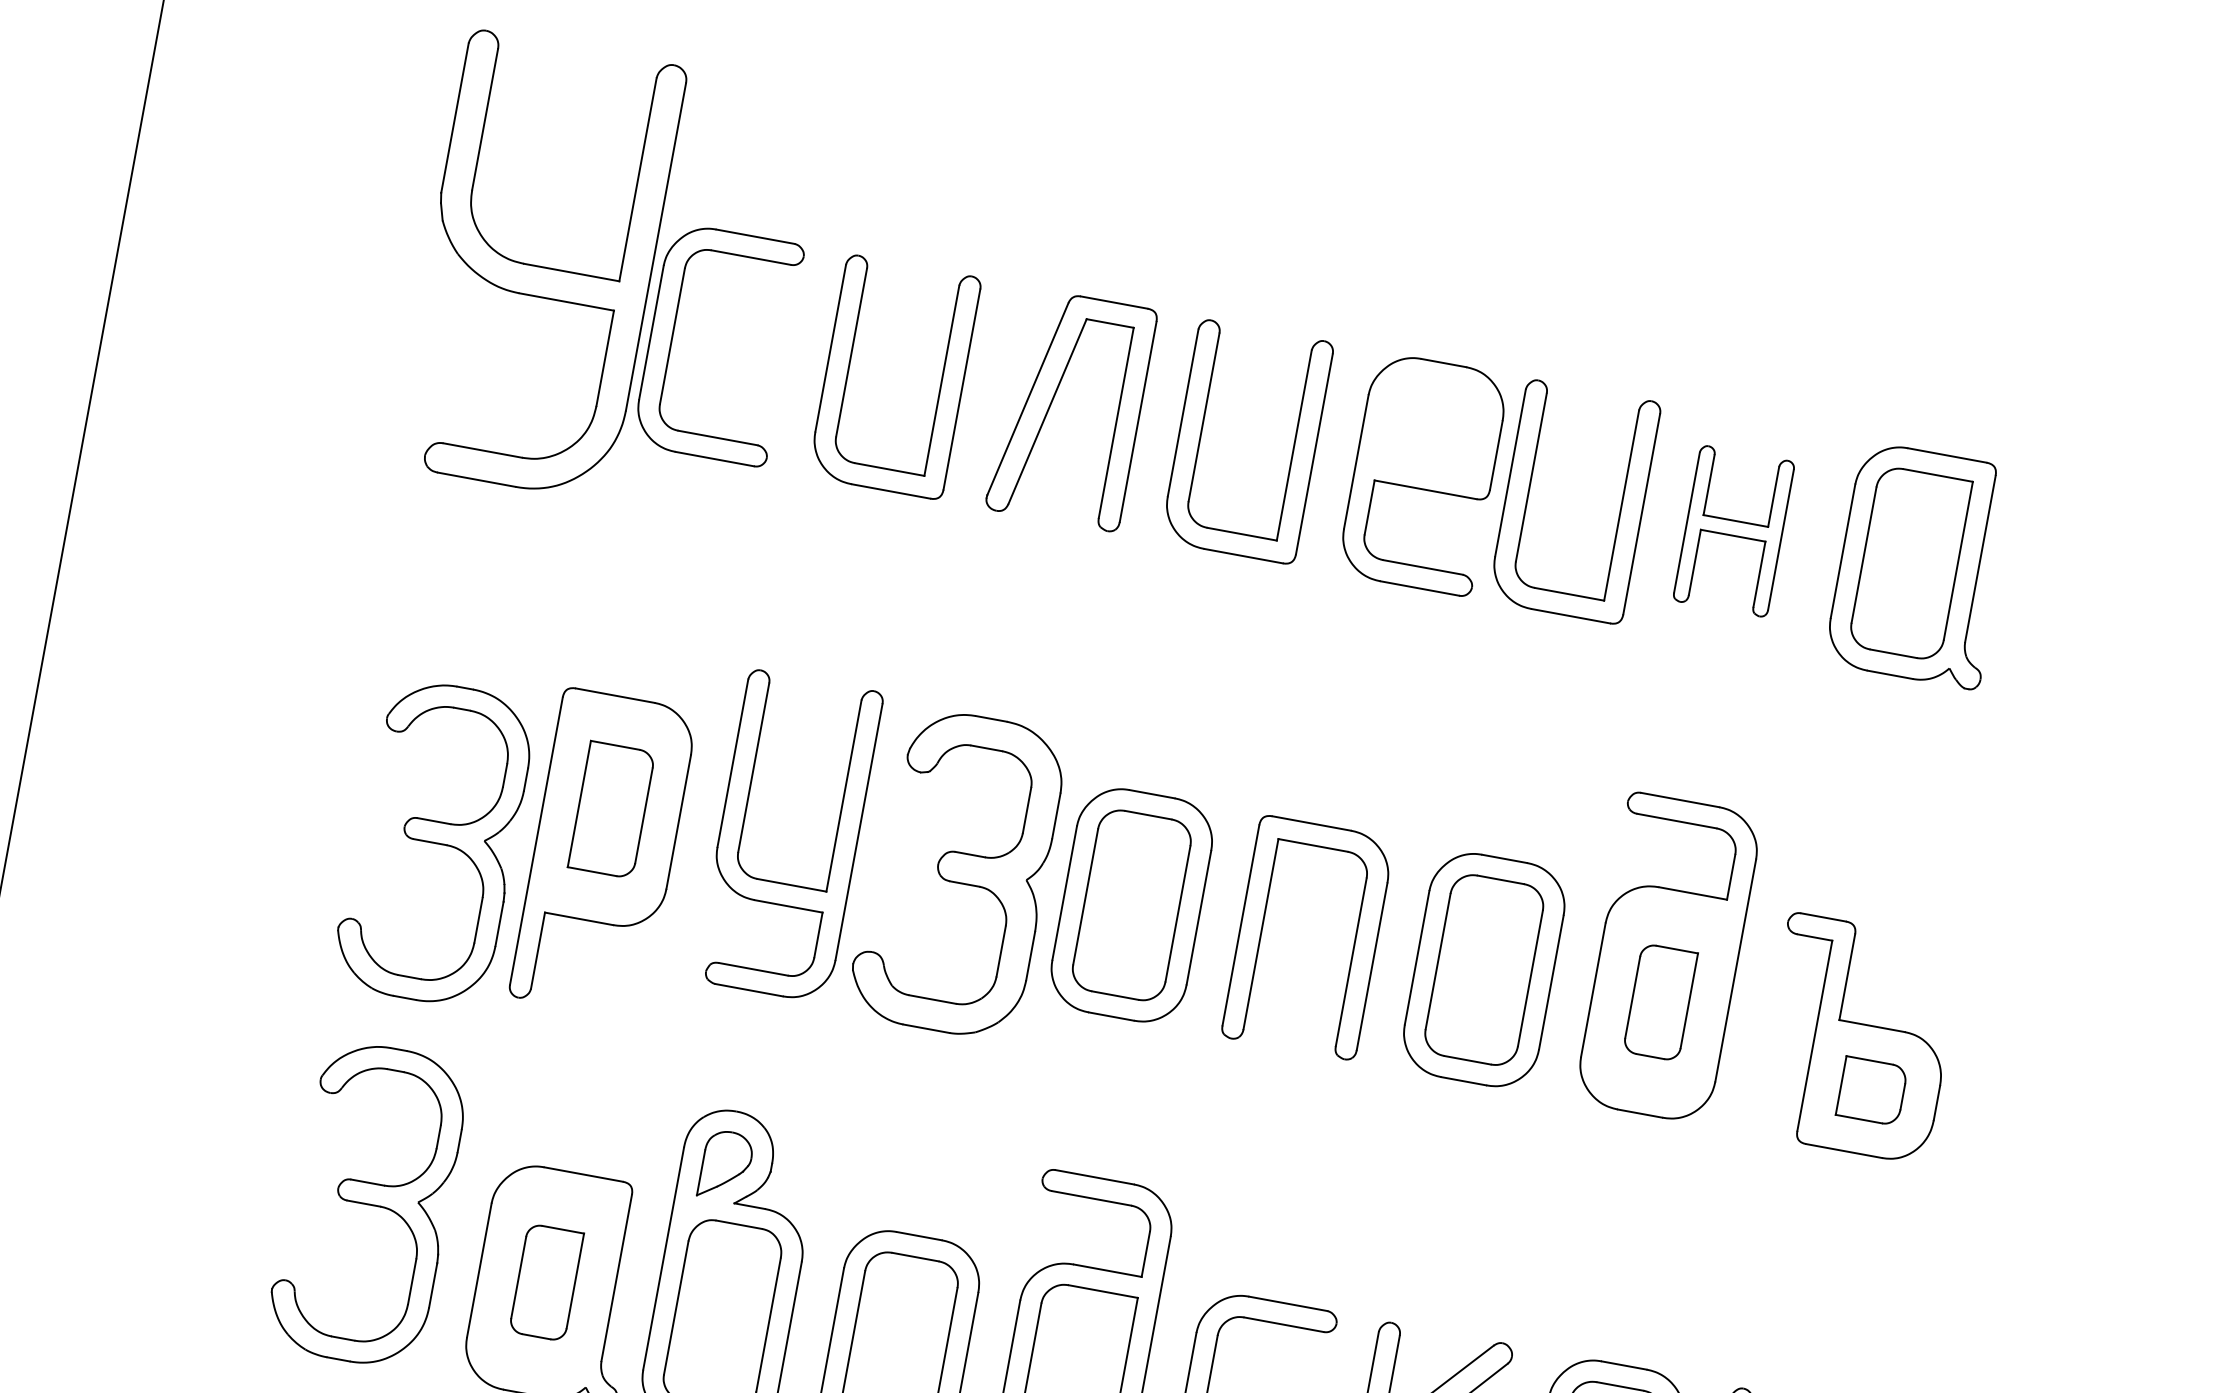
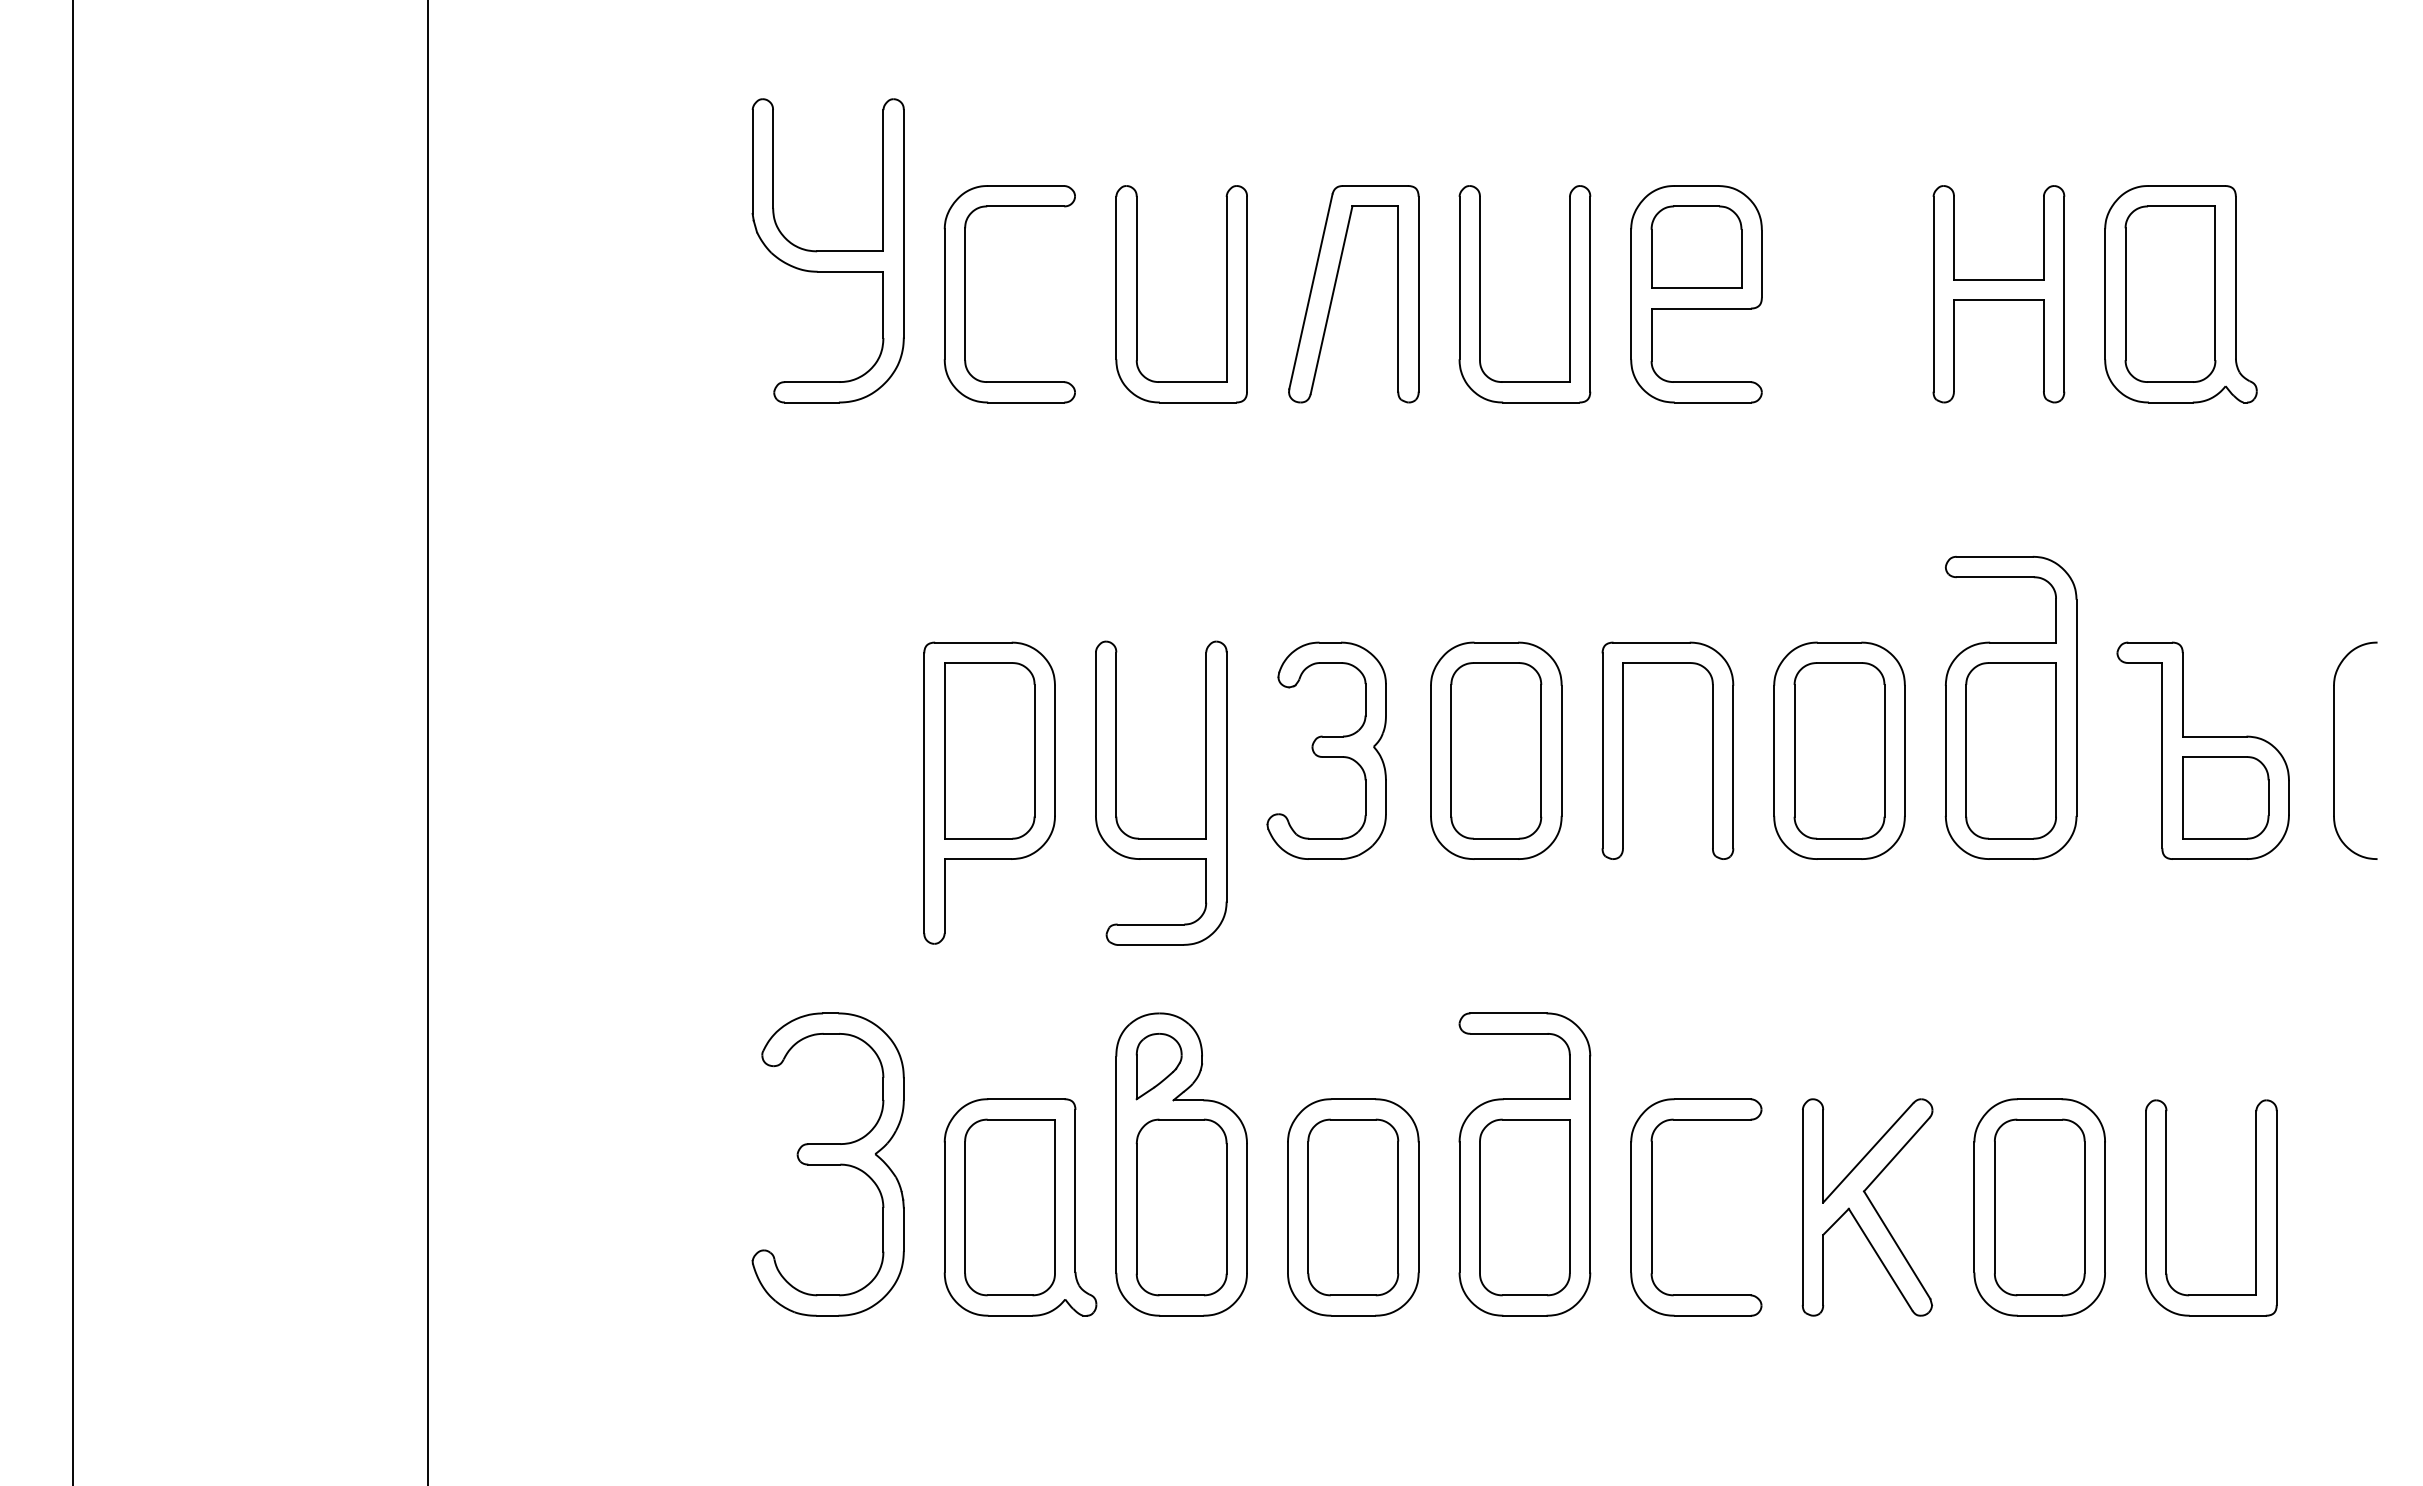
part: (539, 265) -> (827, 250), size x0.71
part: (1432, 425) -> (1696, 246), added
part: (1529, 493) -> (1799, 294), removed
part: (1733, 531) -> (1998, 294), size x1.43
part: (611, 809) -> (989, 750), size x1.43
part: (433, 842) -> (827, 812), removed
part: (834, 844) -> (1205, 792), moved
part: (957, 873) -> (1326, 750), size x0.71
part: (1659, 1001) -> (2010, 750), size x1.67
part: (1992, 1062) -> (2334, 750), added
part: (1871, 1090) -> (2225, 797), size x1.43
part: (545, 1282) -> (1009, 1207), size x1.67

